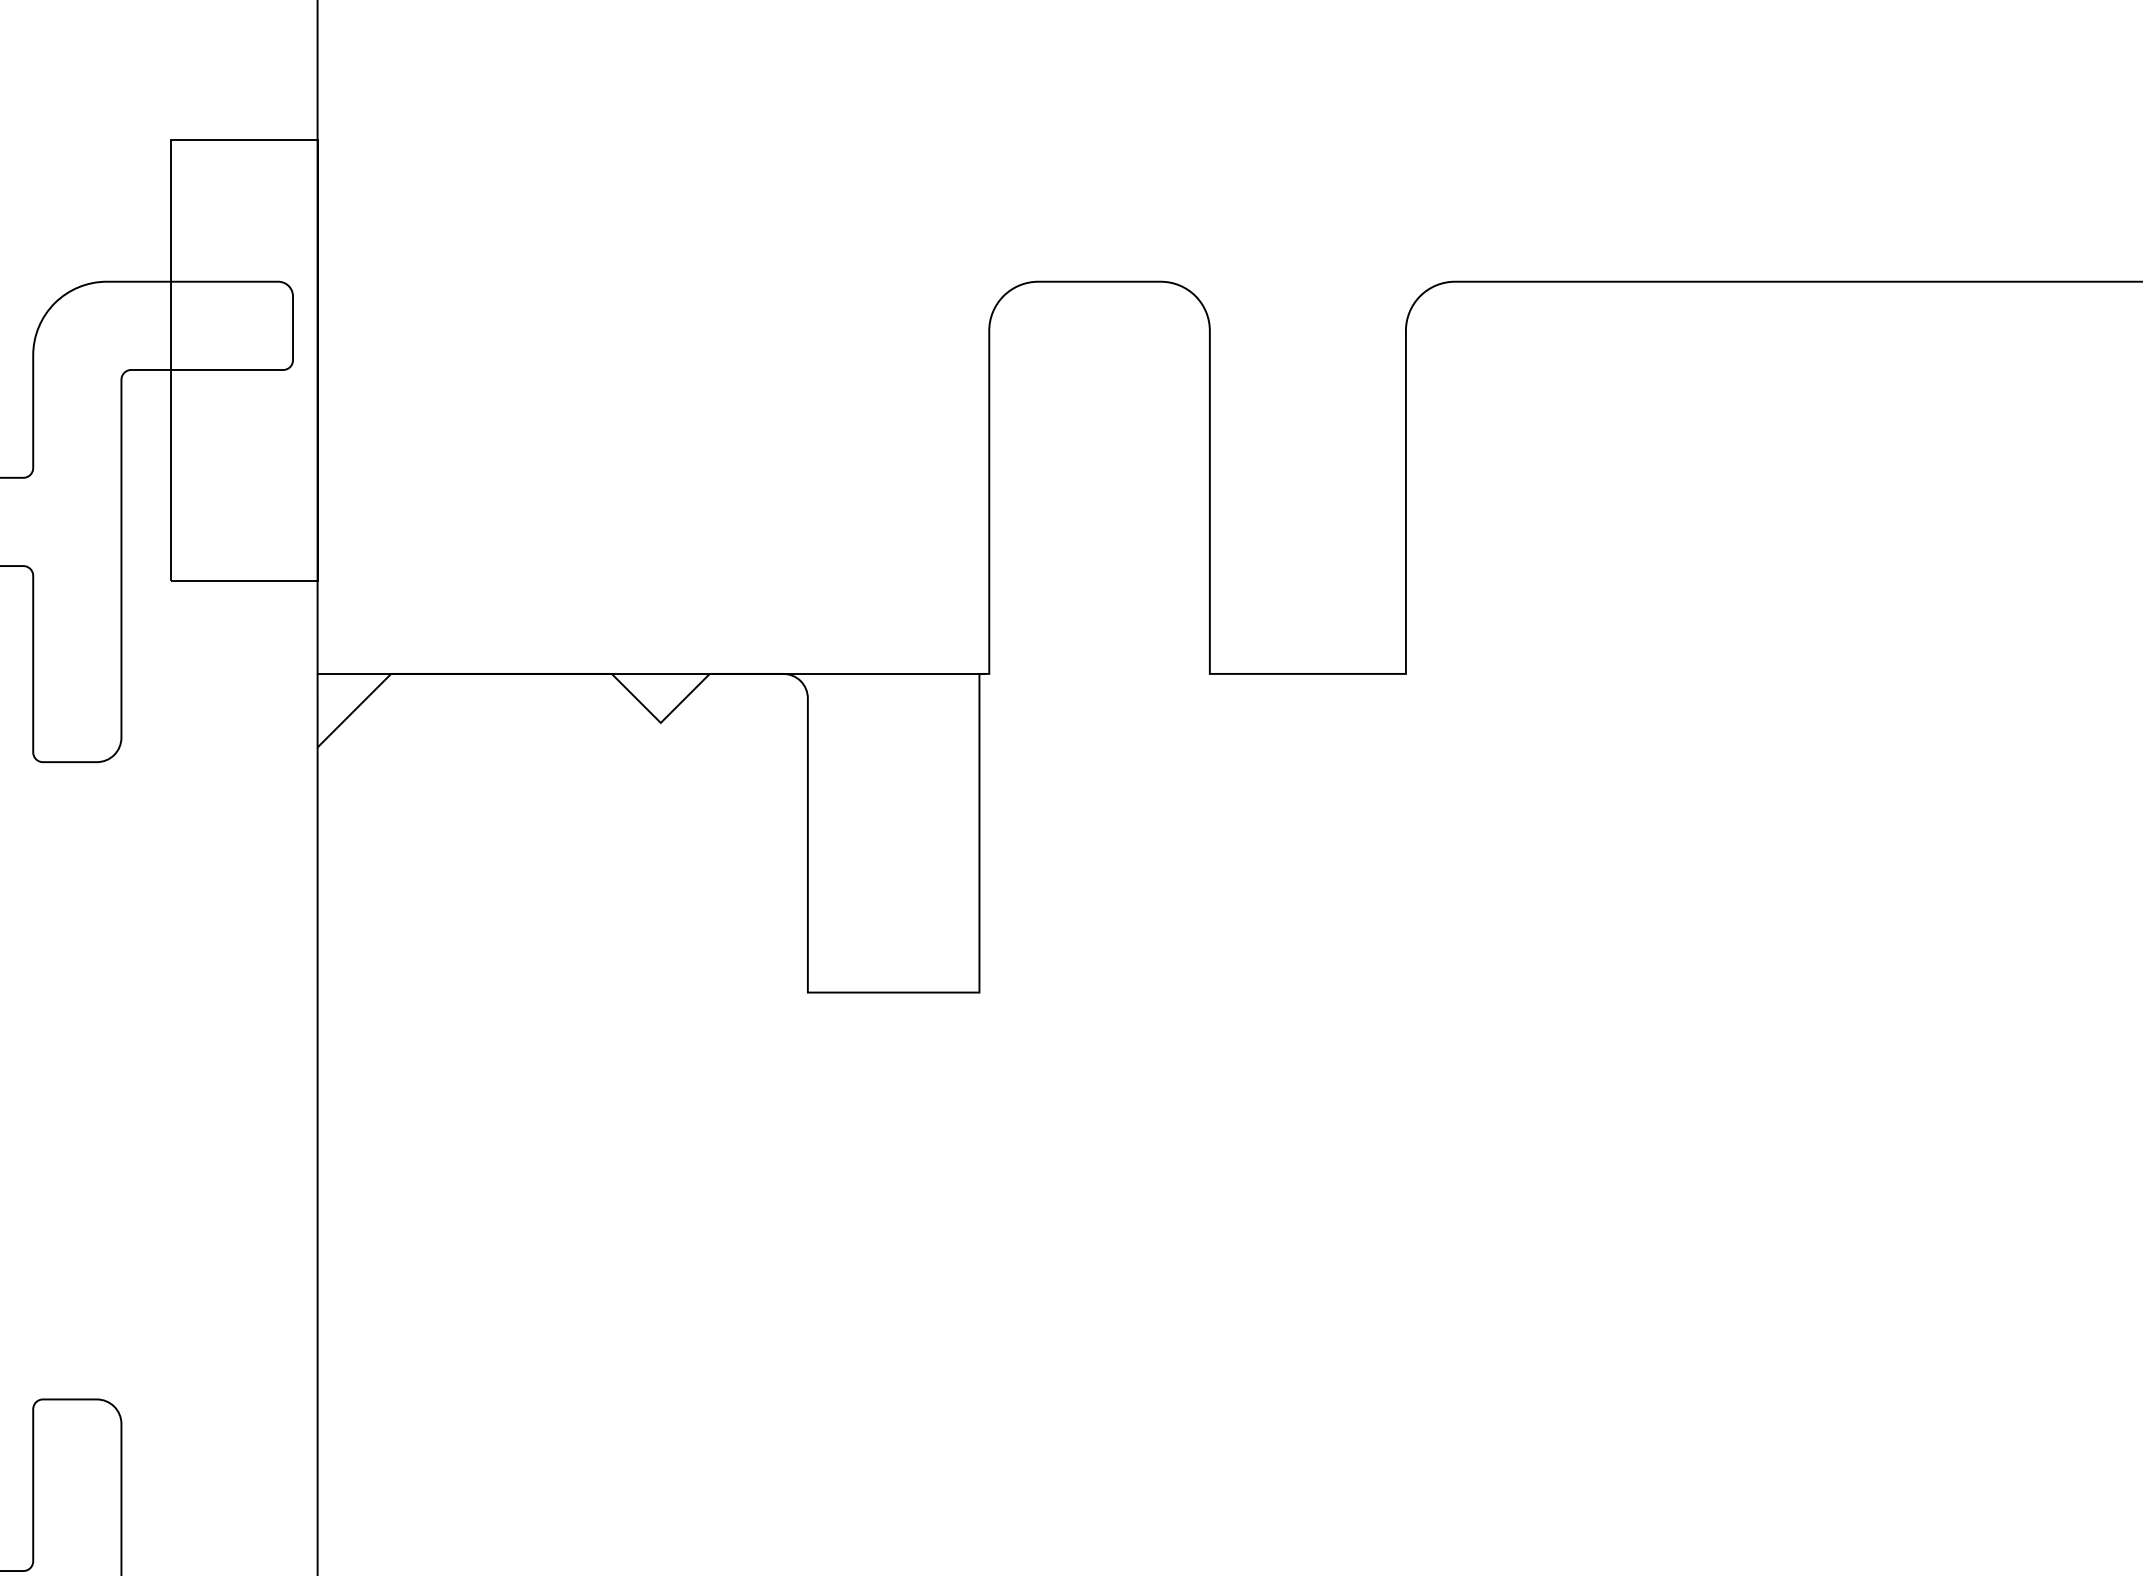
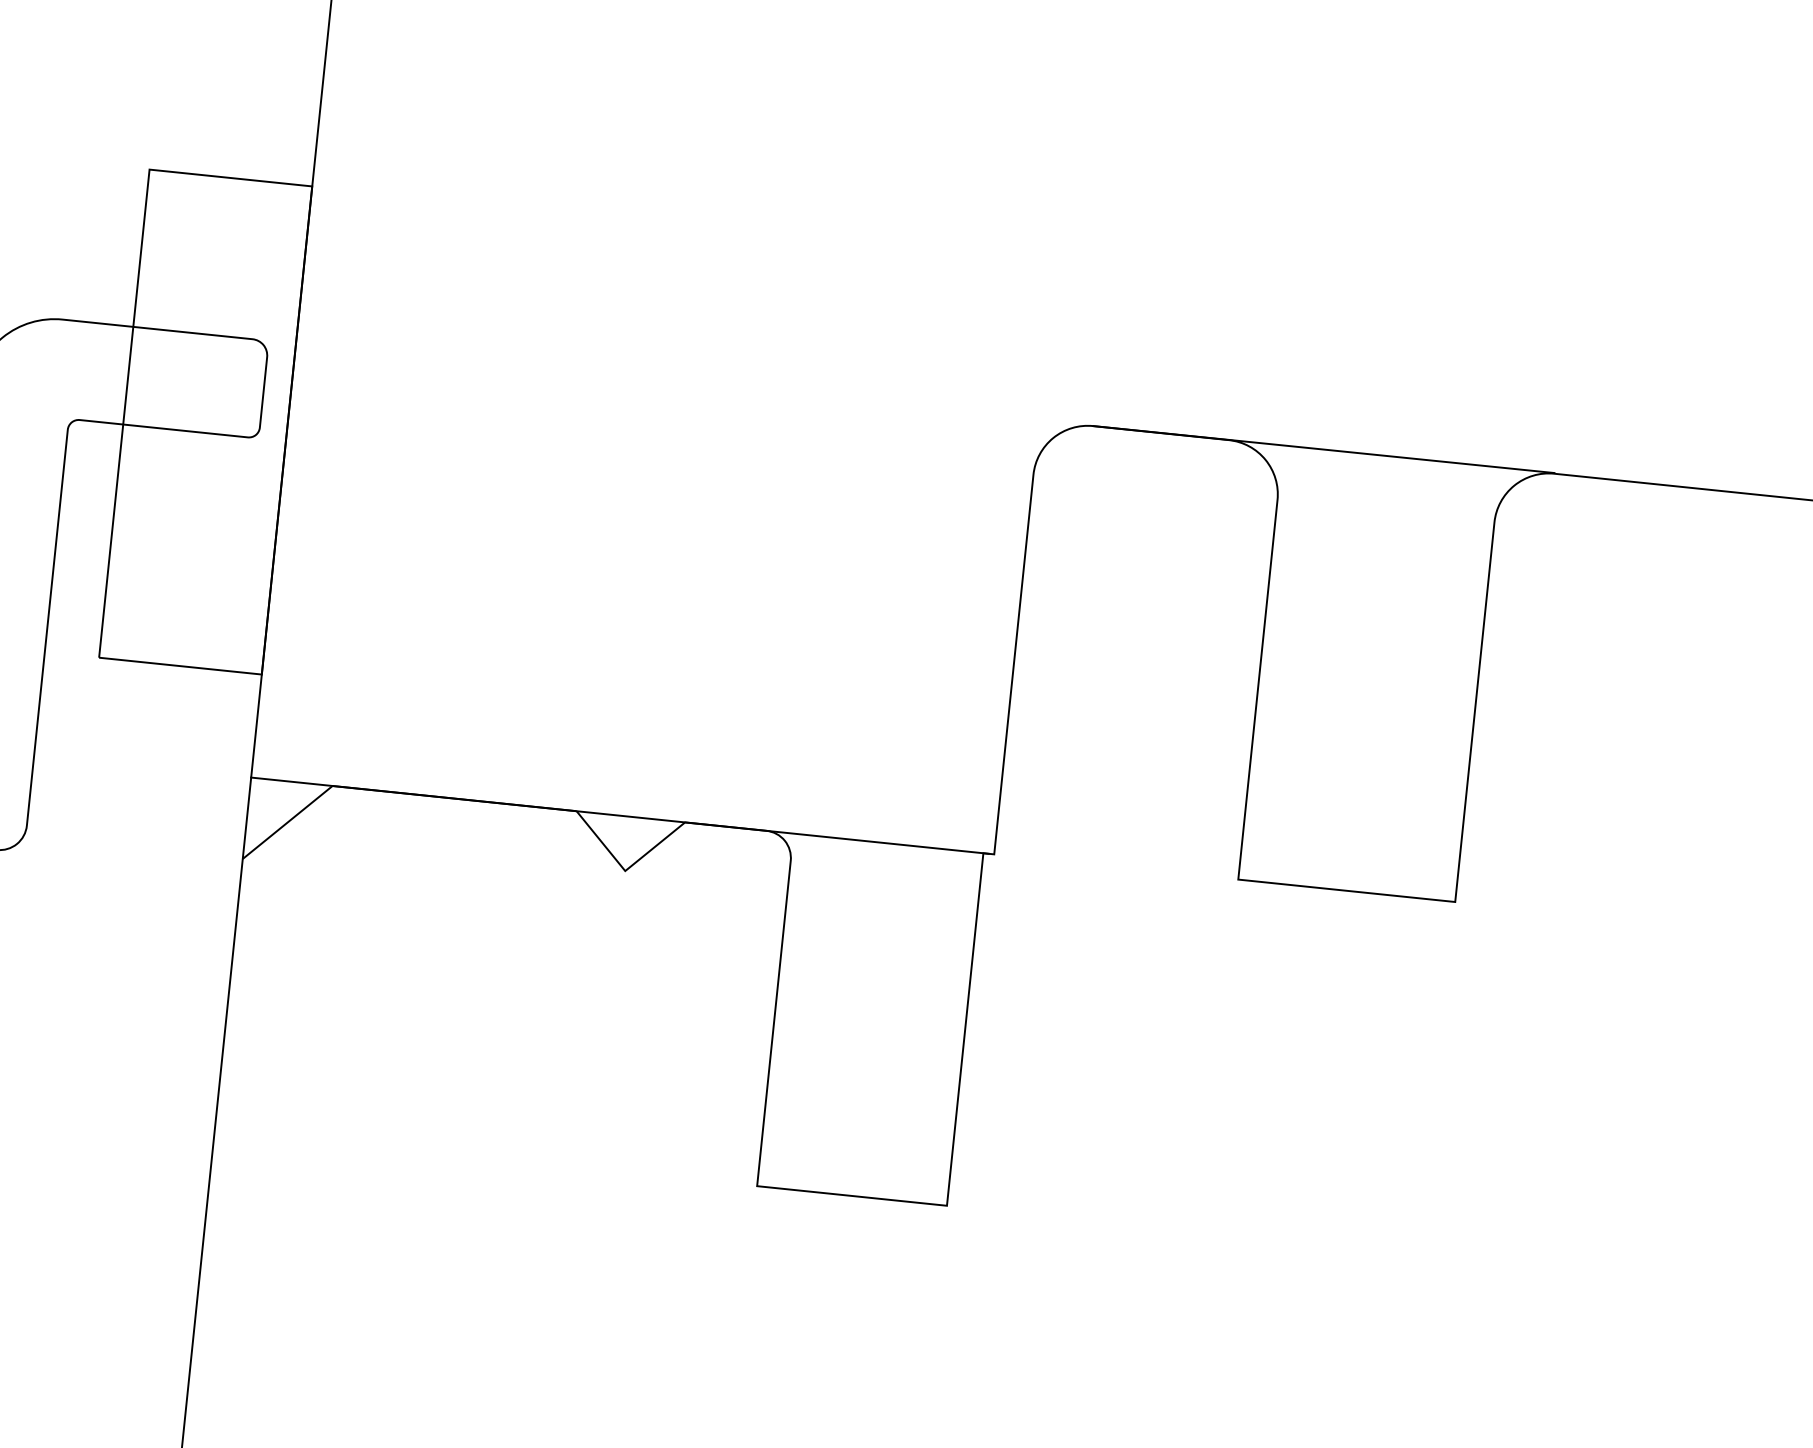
line: (1246, 281) -> (1323, 449), added

